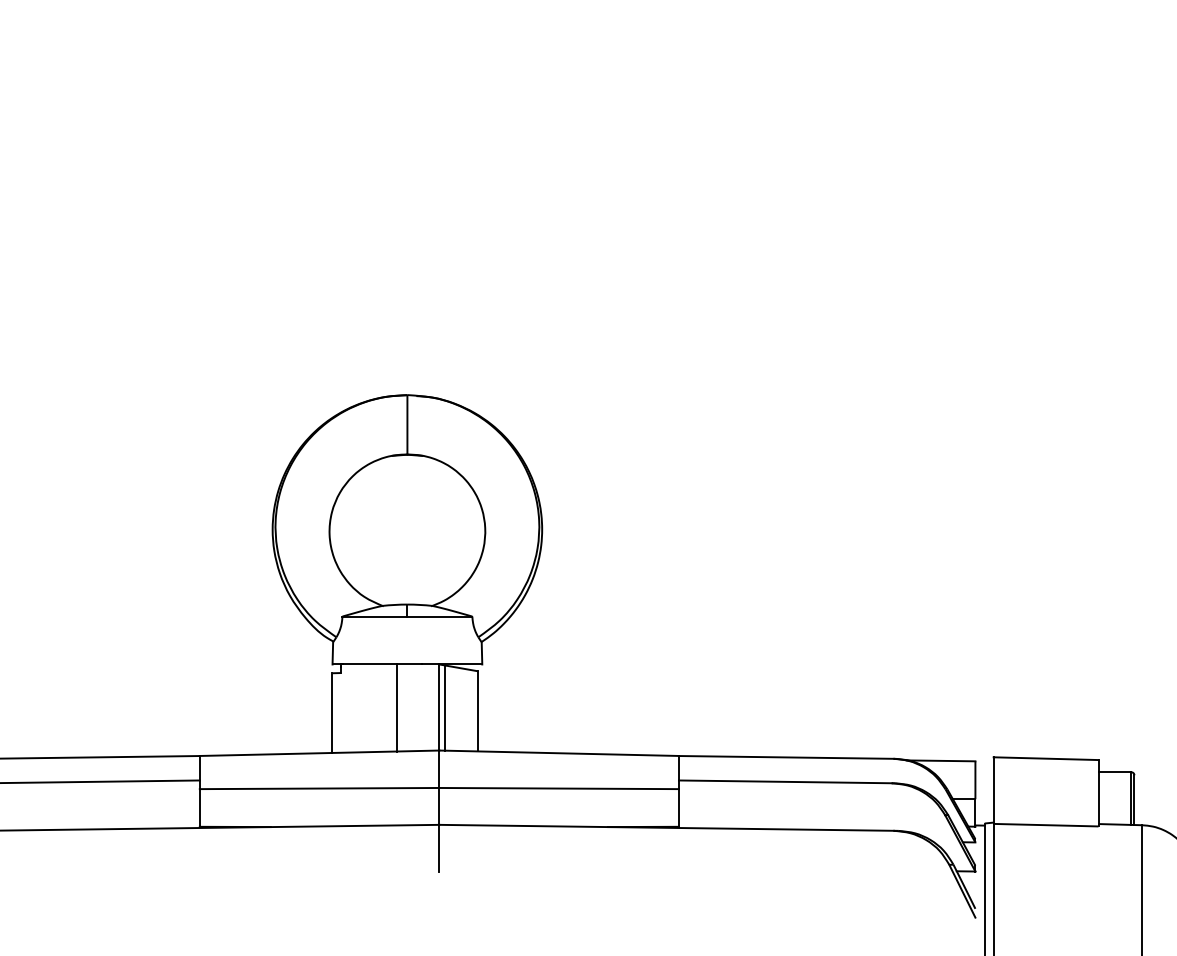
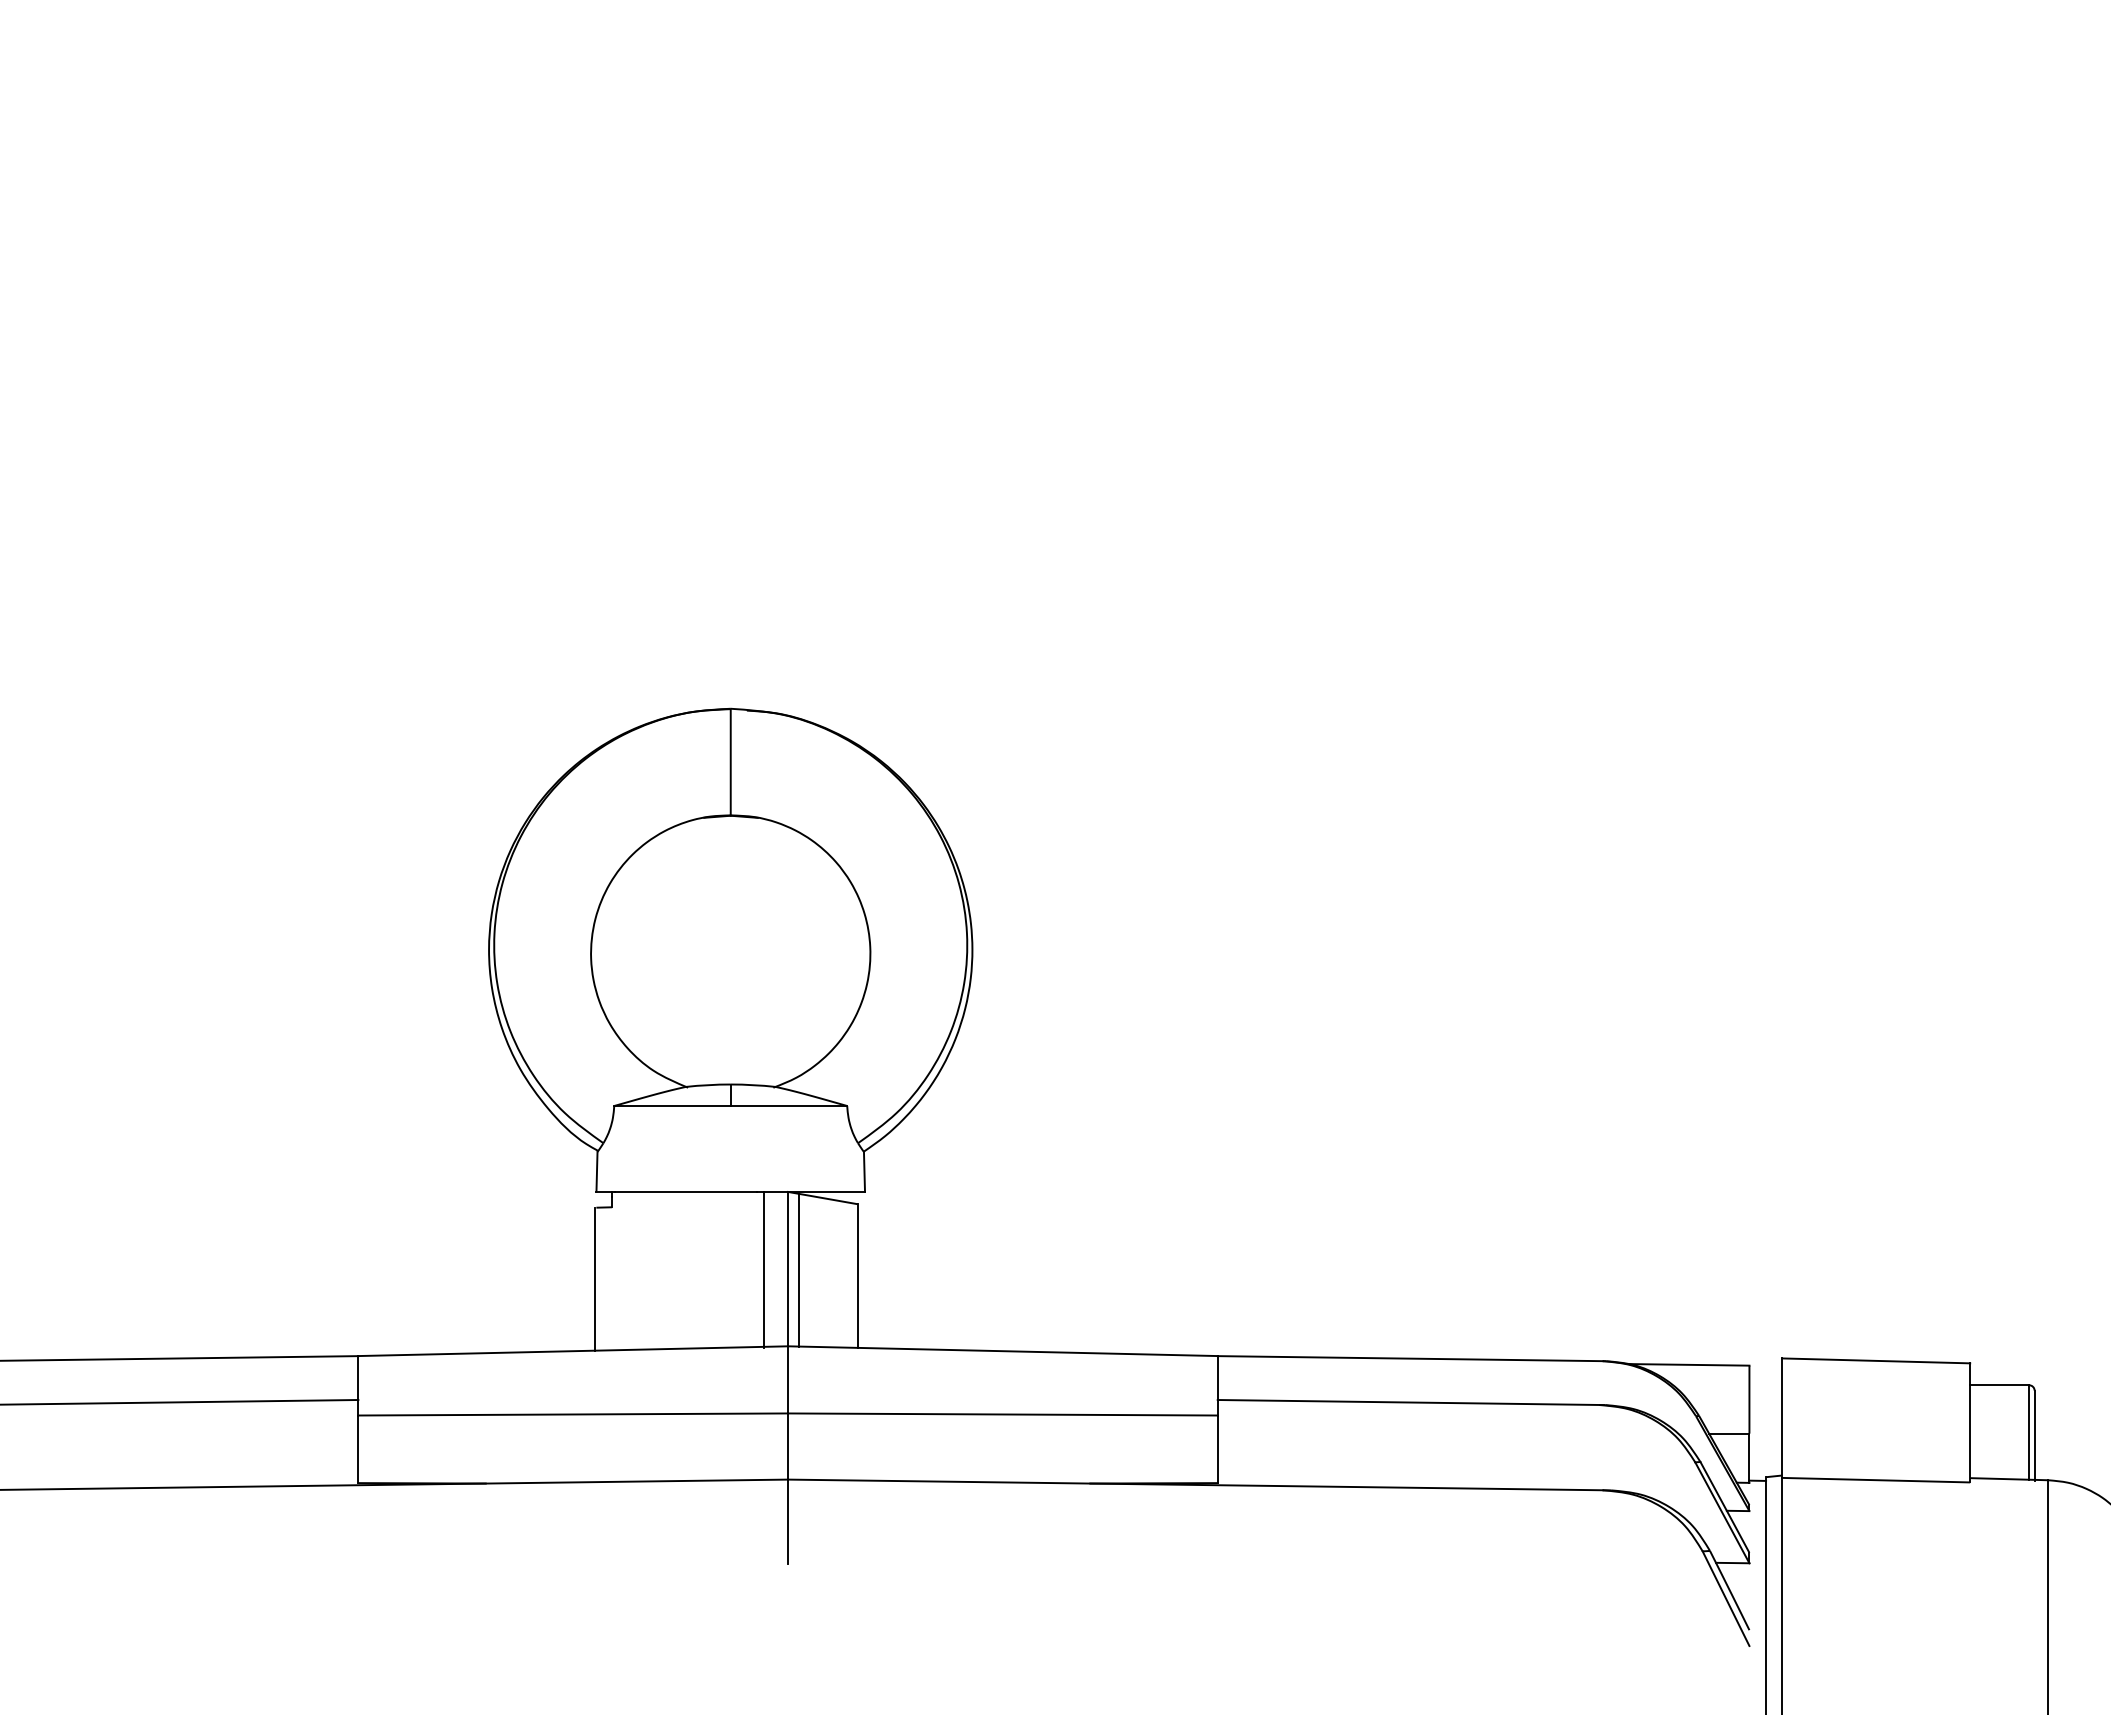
line: (397, 707) -> (764, 1269), moved

